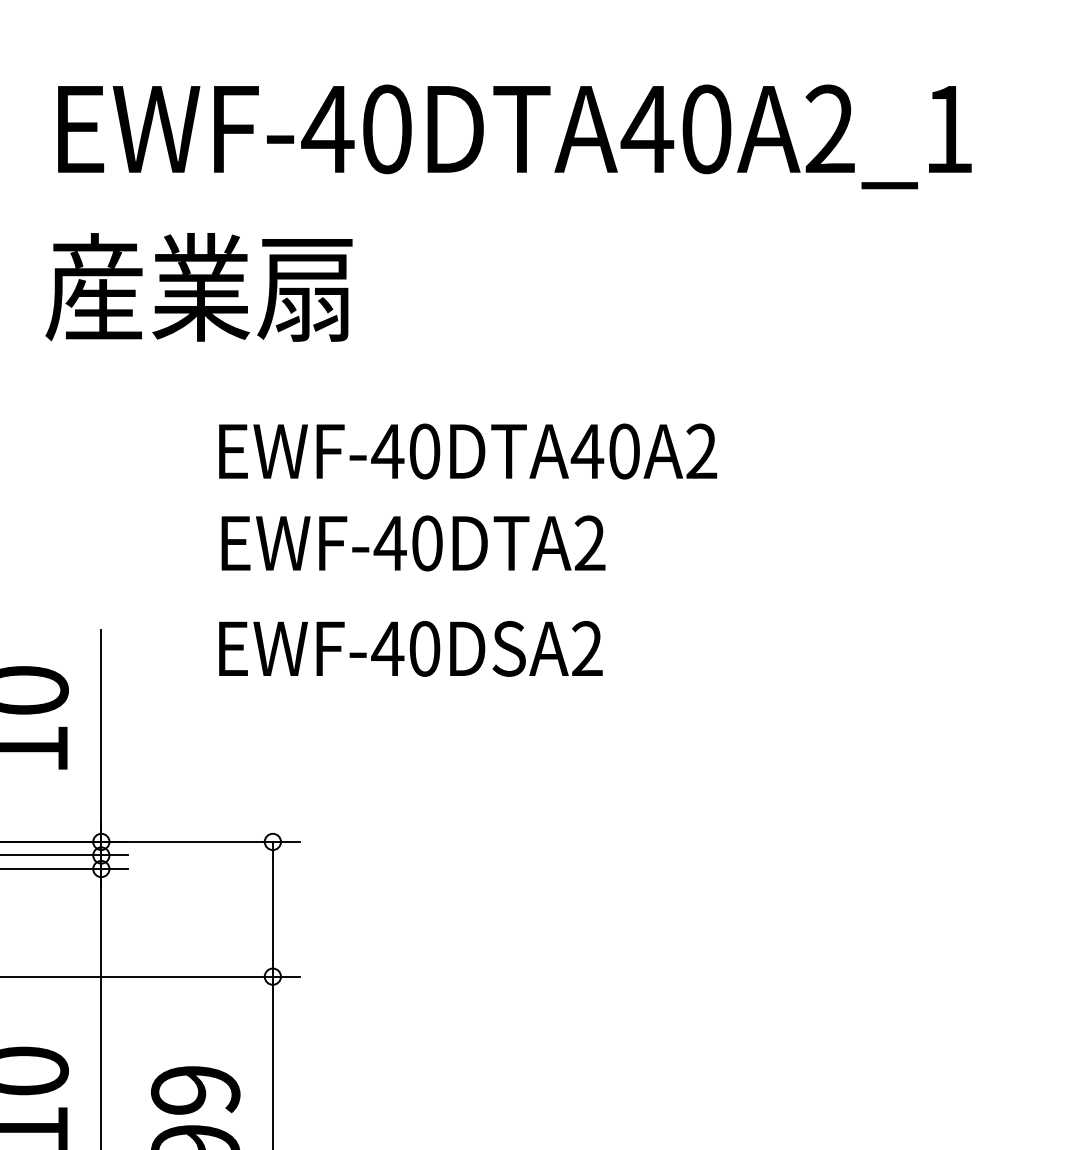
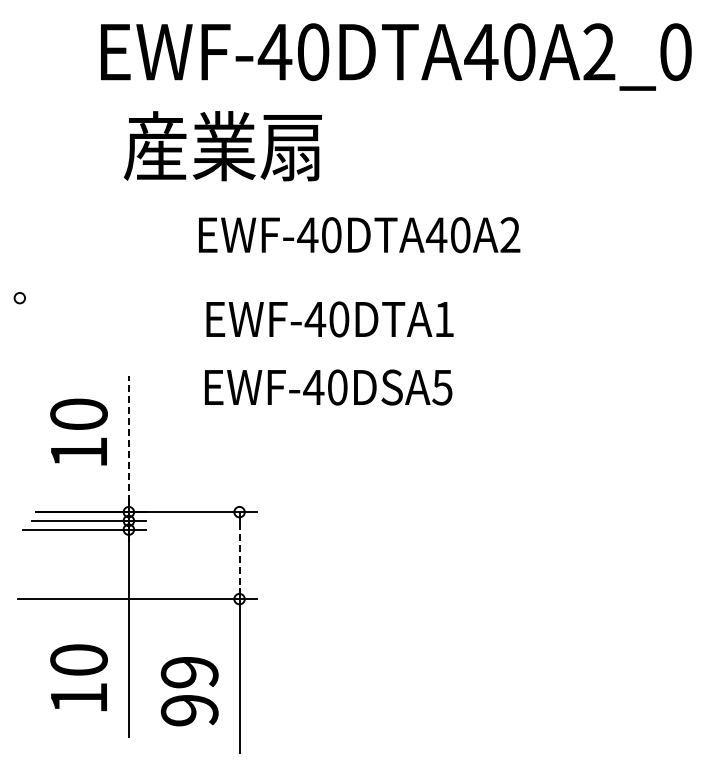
text: (948, 129) -> (675, 52), EWF-40DTA40A2_1 -> EWF-40DTA40A2_0
text: (198, 287) -> (222, 146), moved
text: (467, 452) -> (359, 235), moved
text: (590, 541) -> (444, 318), EWF-40DTA2 -> EWF-40DTA1
text: (587, 648) -> (442, 387), EWF-40DSA2 -> EWF-40DSA5
line: (100, 727) -> (128, 438), solid -> dashed
line: (272, 910) -> (239, 556), solid -> dashed

